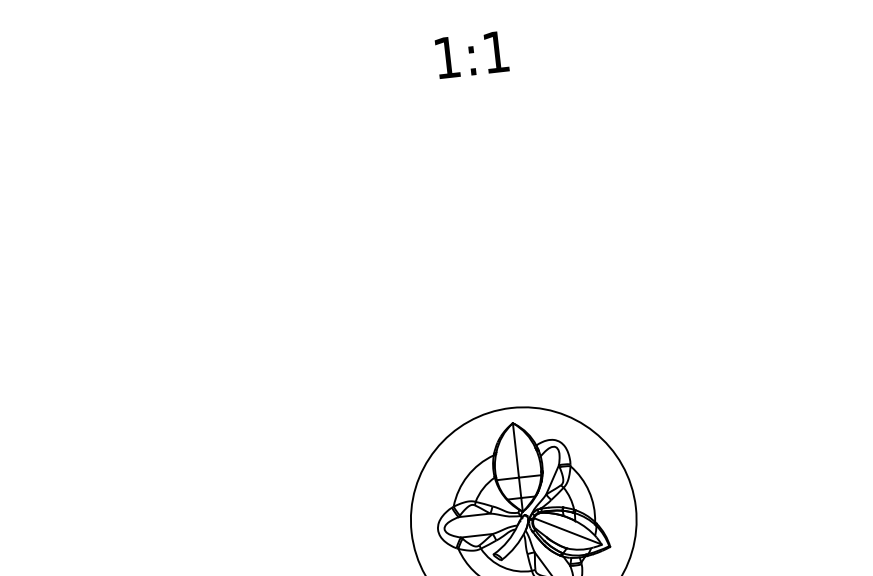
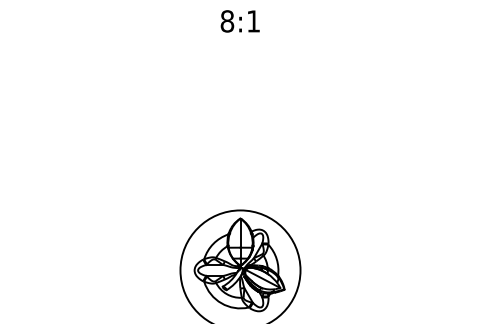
text: (447, 57) -> (227, 21), 1:1 -> 8:1

